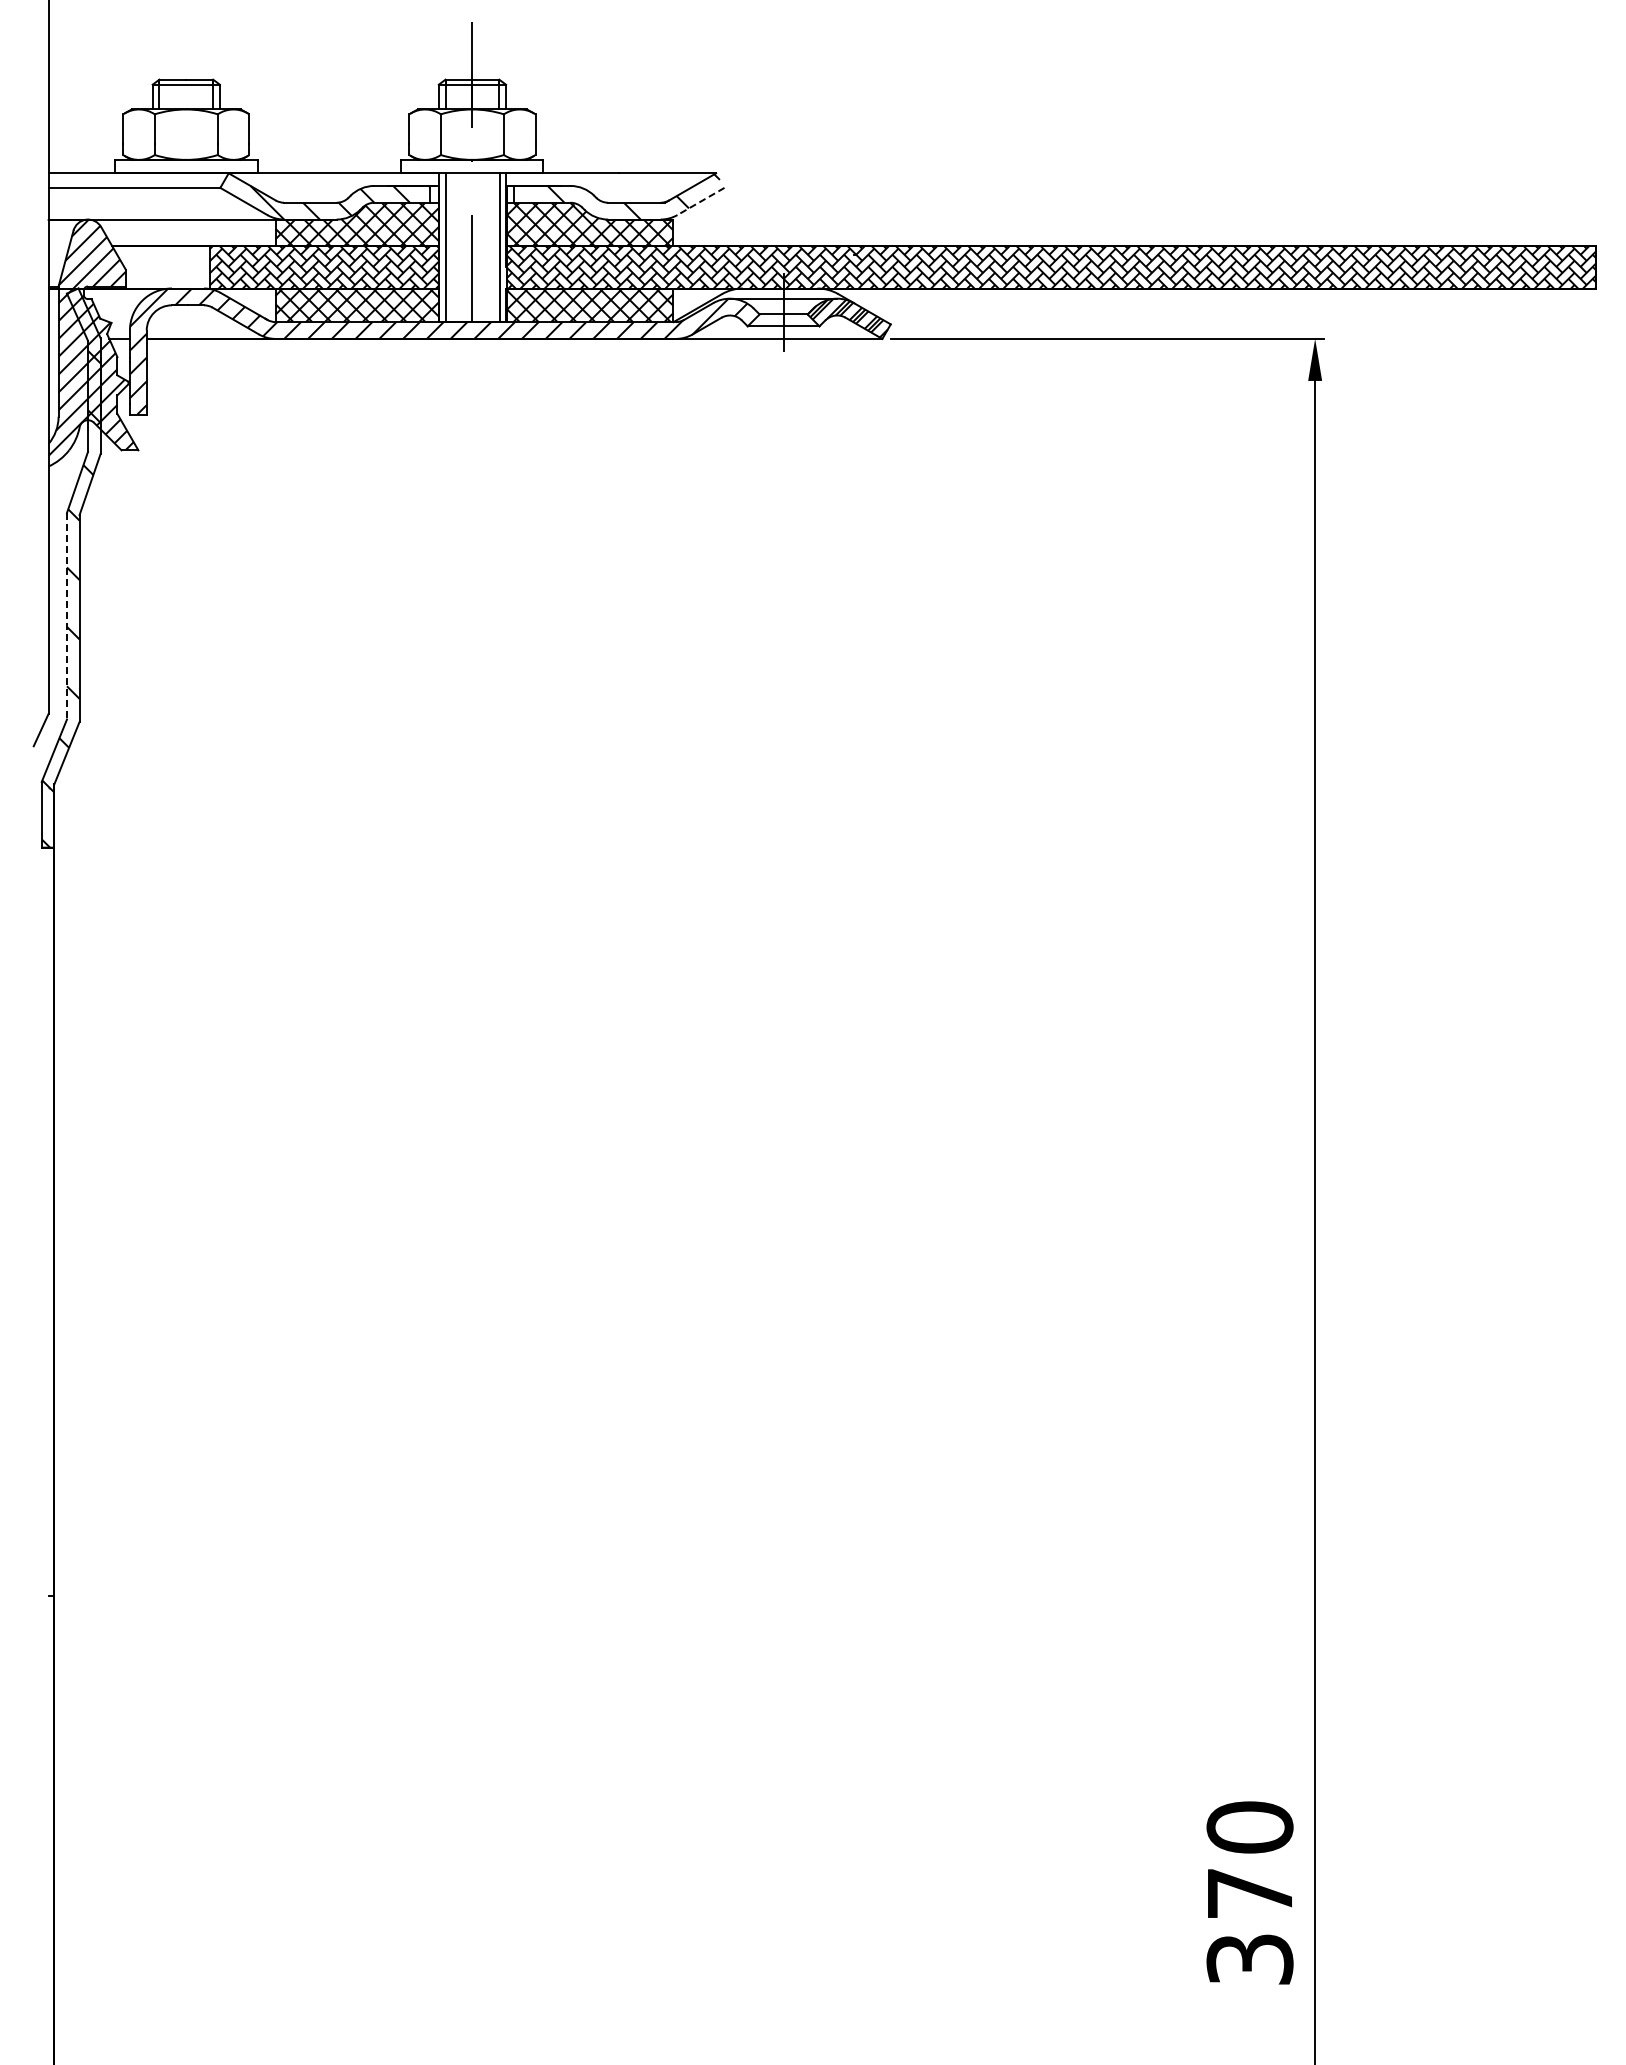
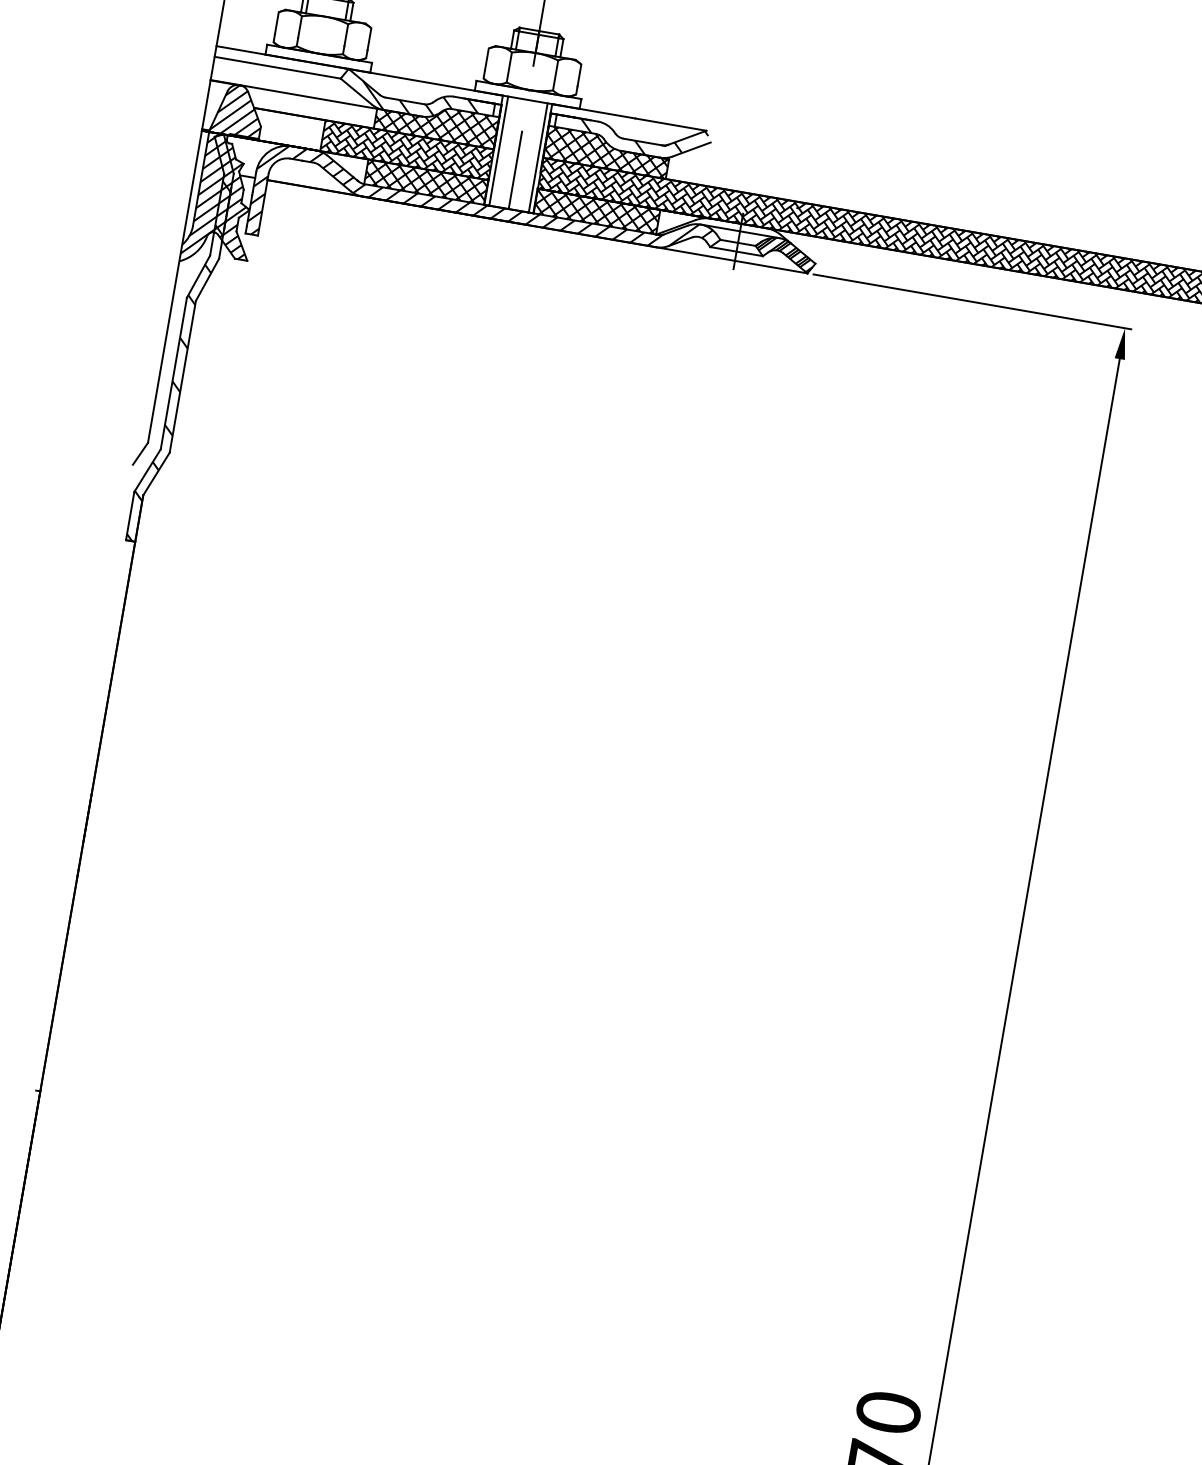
line: (700, 201) -> (691, 149), dashed -> solid
line: (66, 616) -> (173, 373), dashed -> solid

